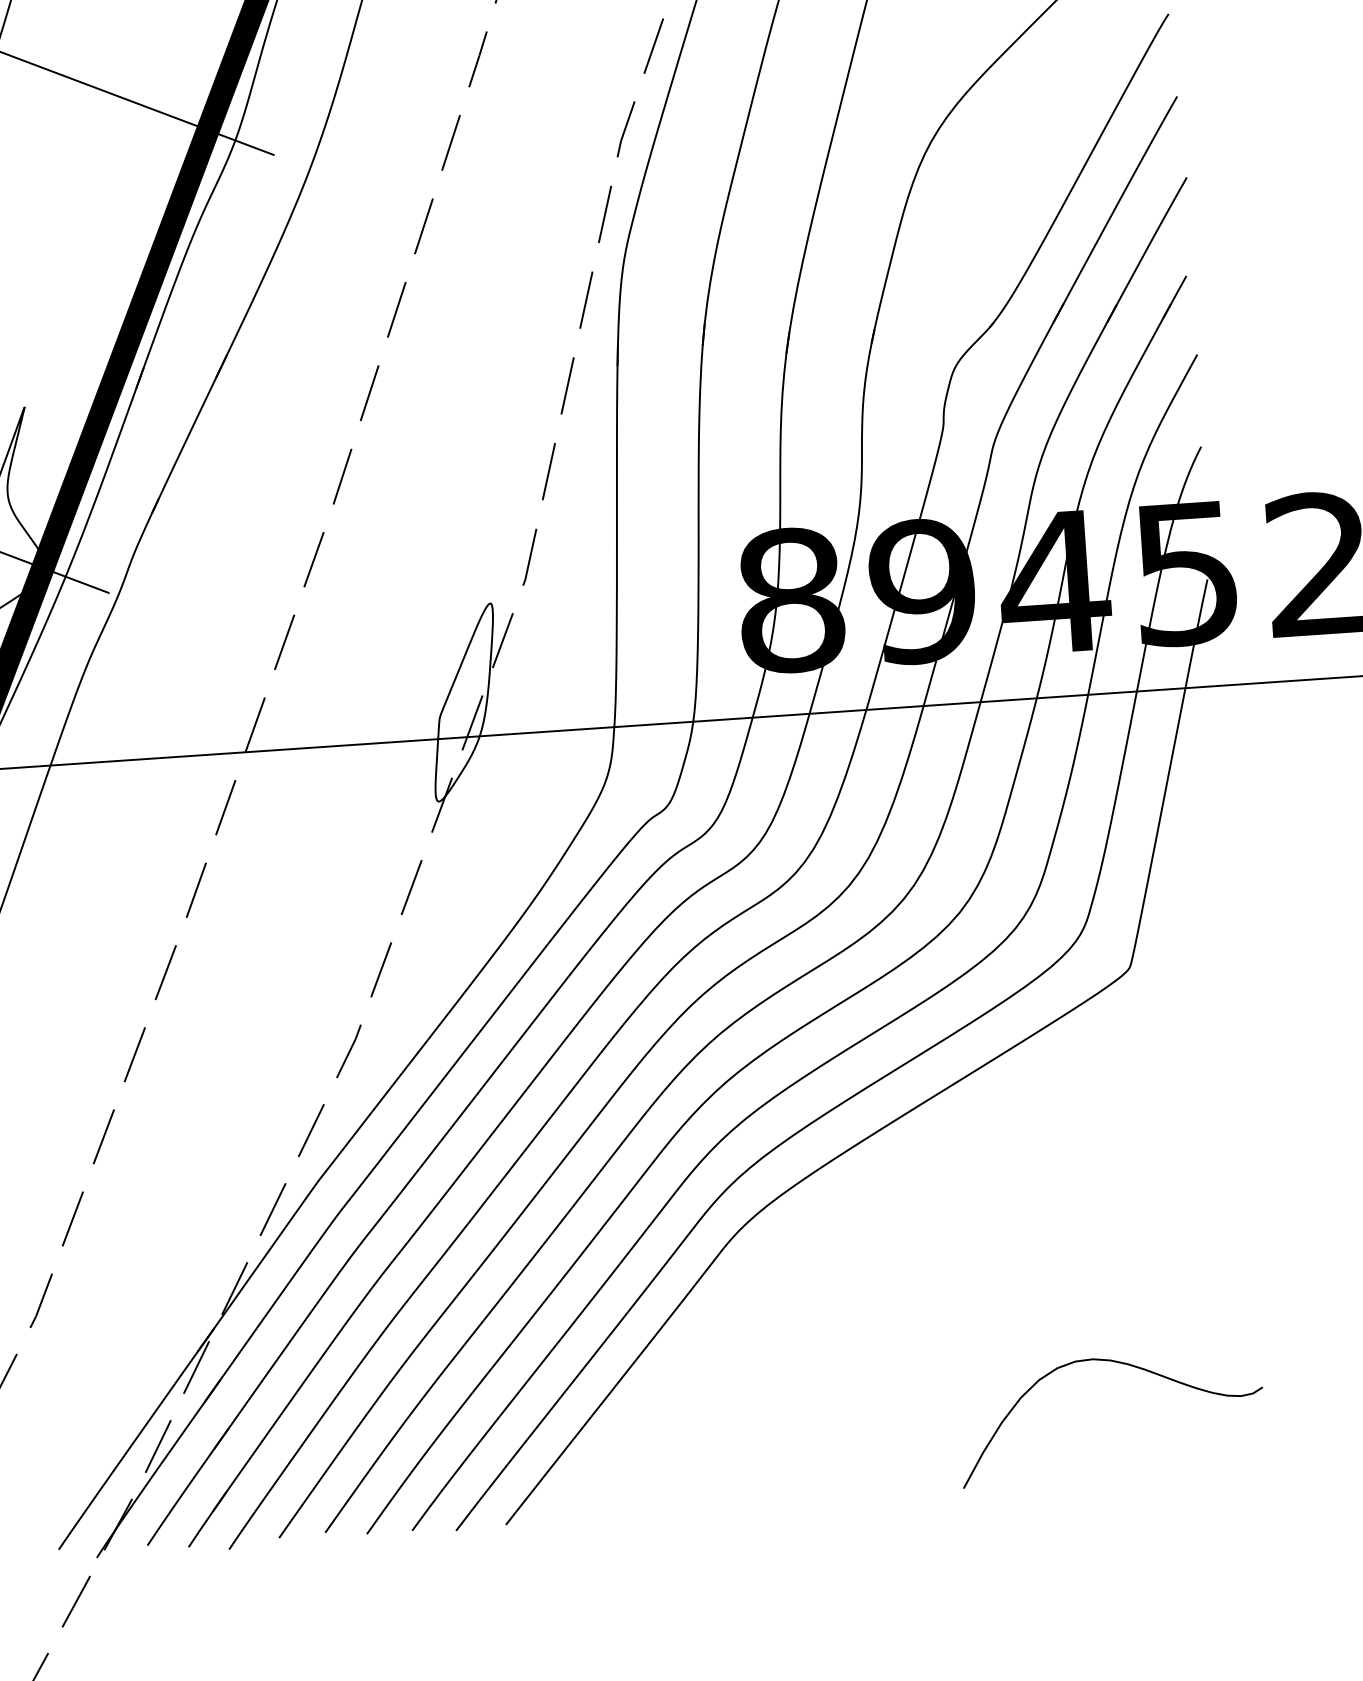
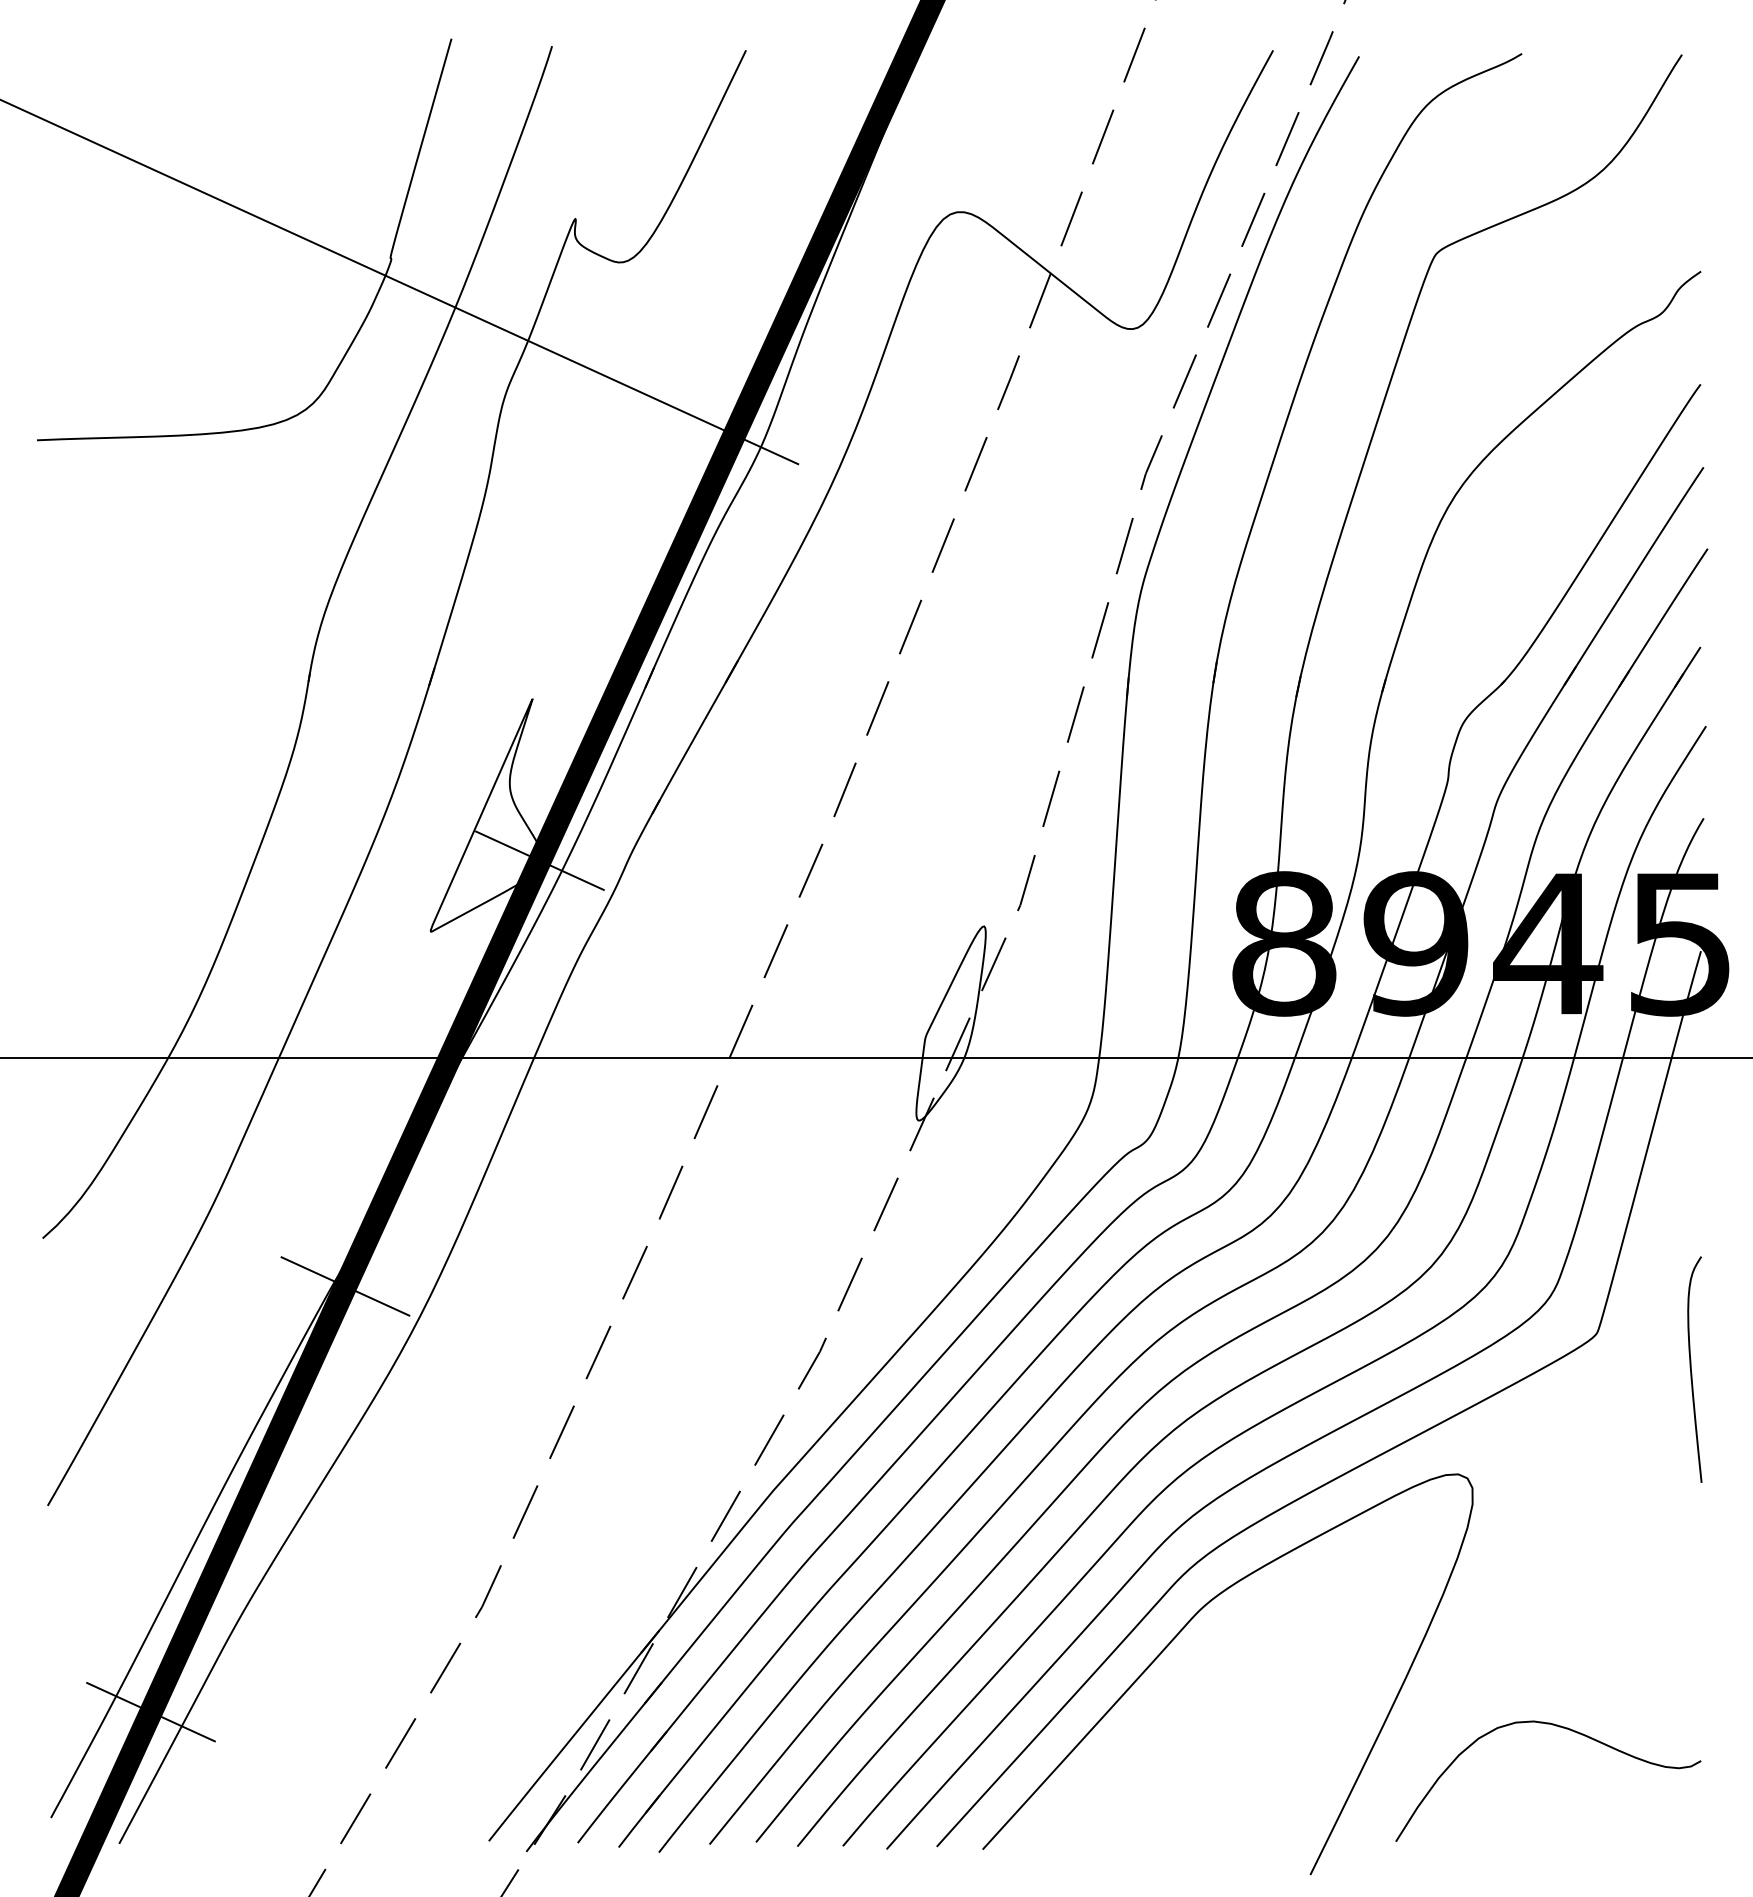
curve: (1226, 997) -> (1691, 1369), added
curve: (731, 1298) -> (1177, 1636), added

